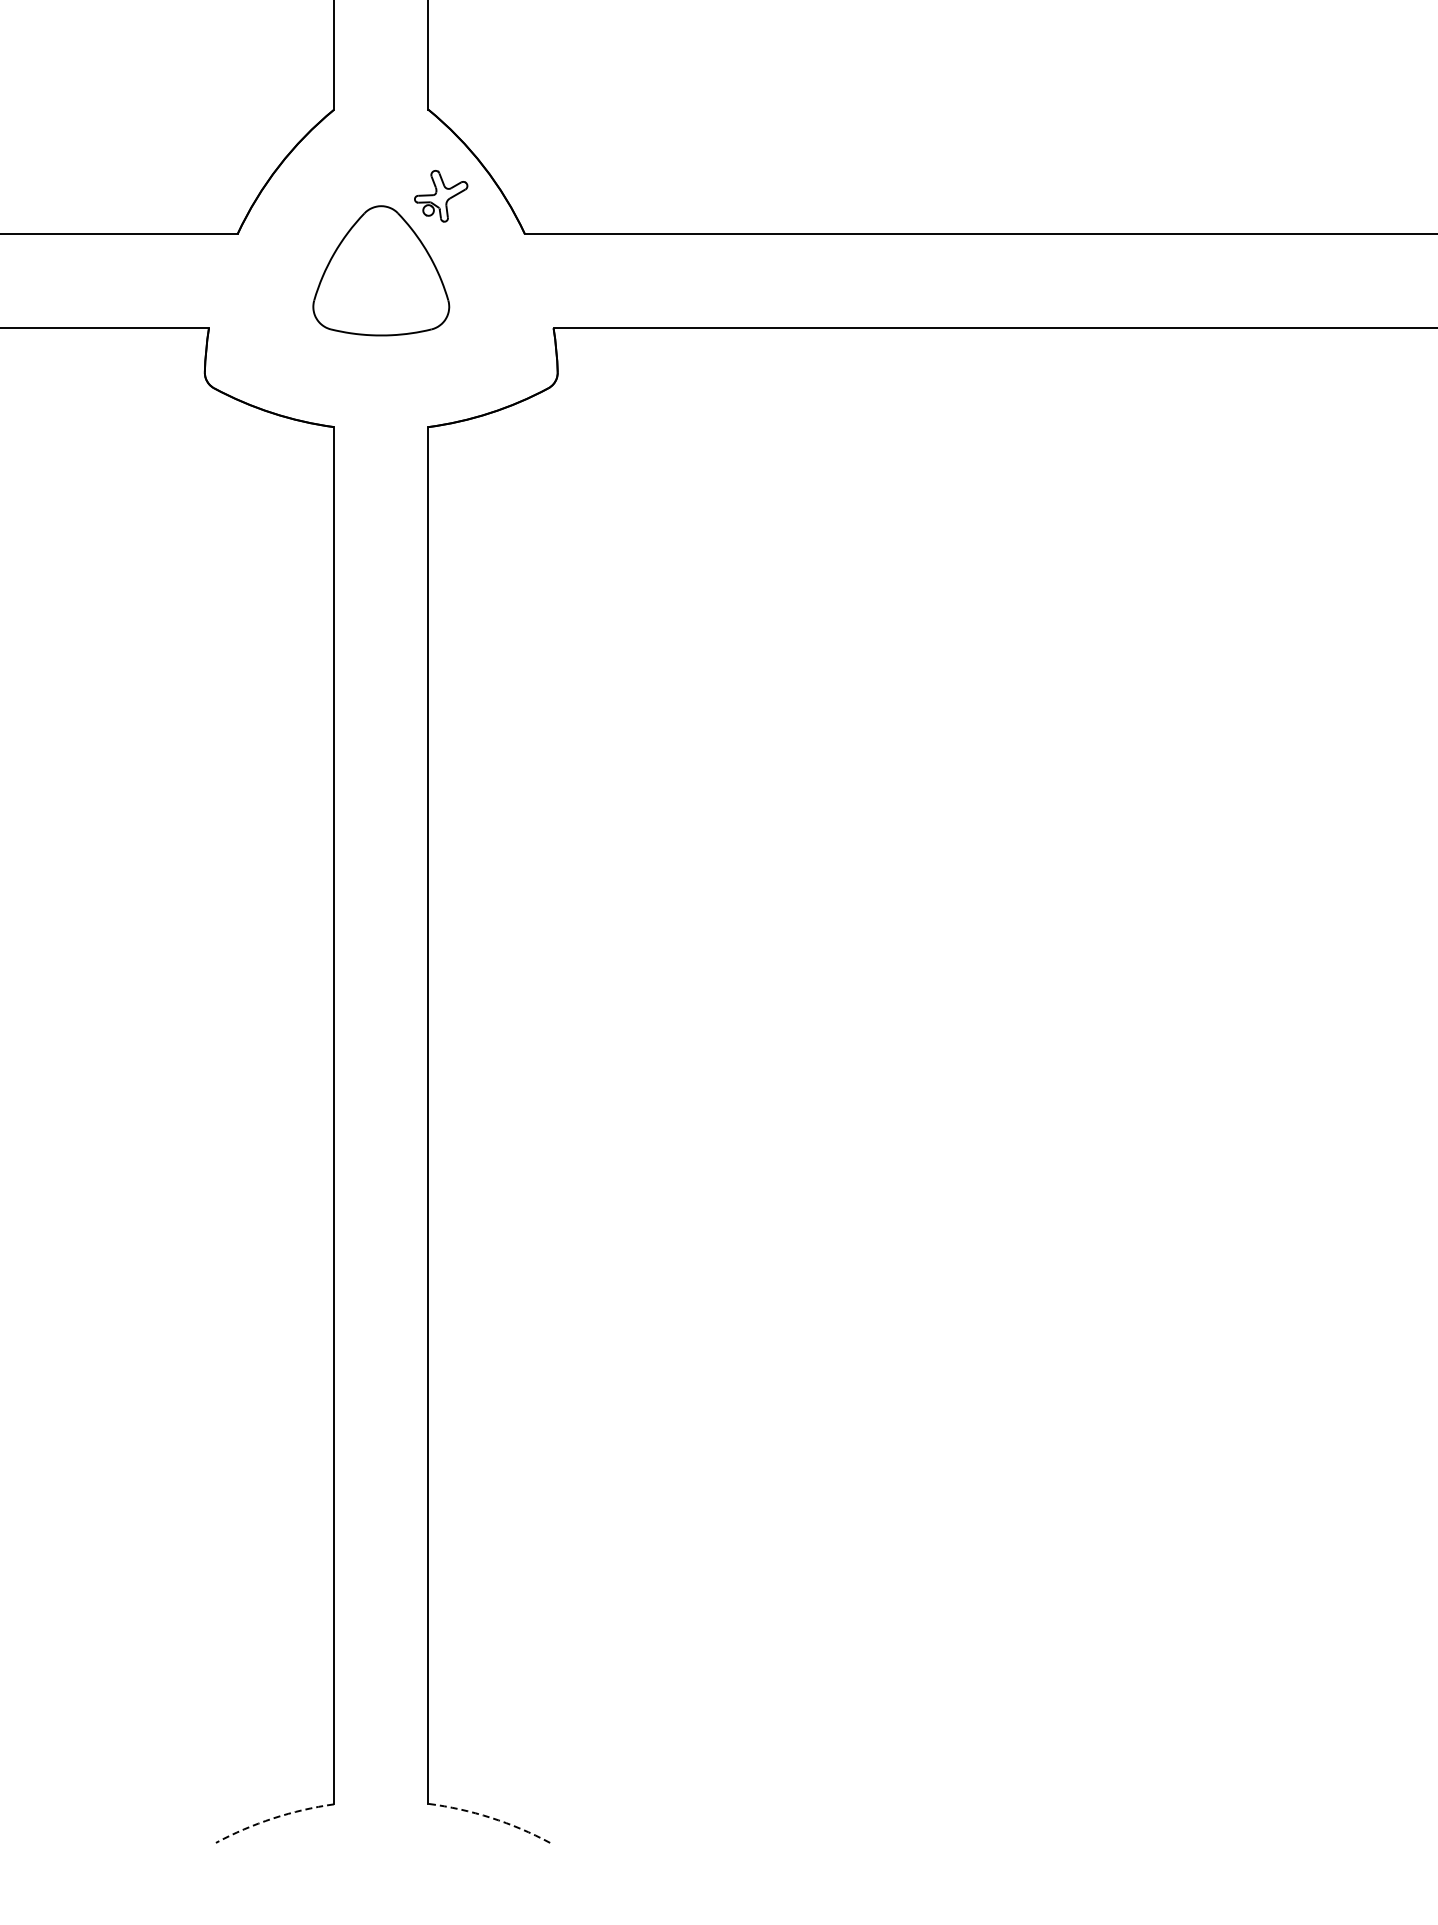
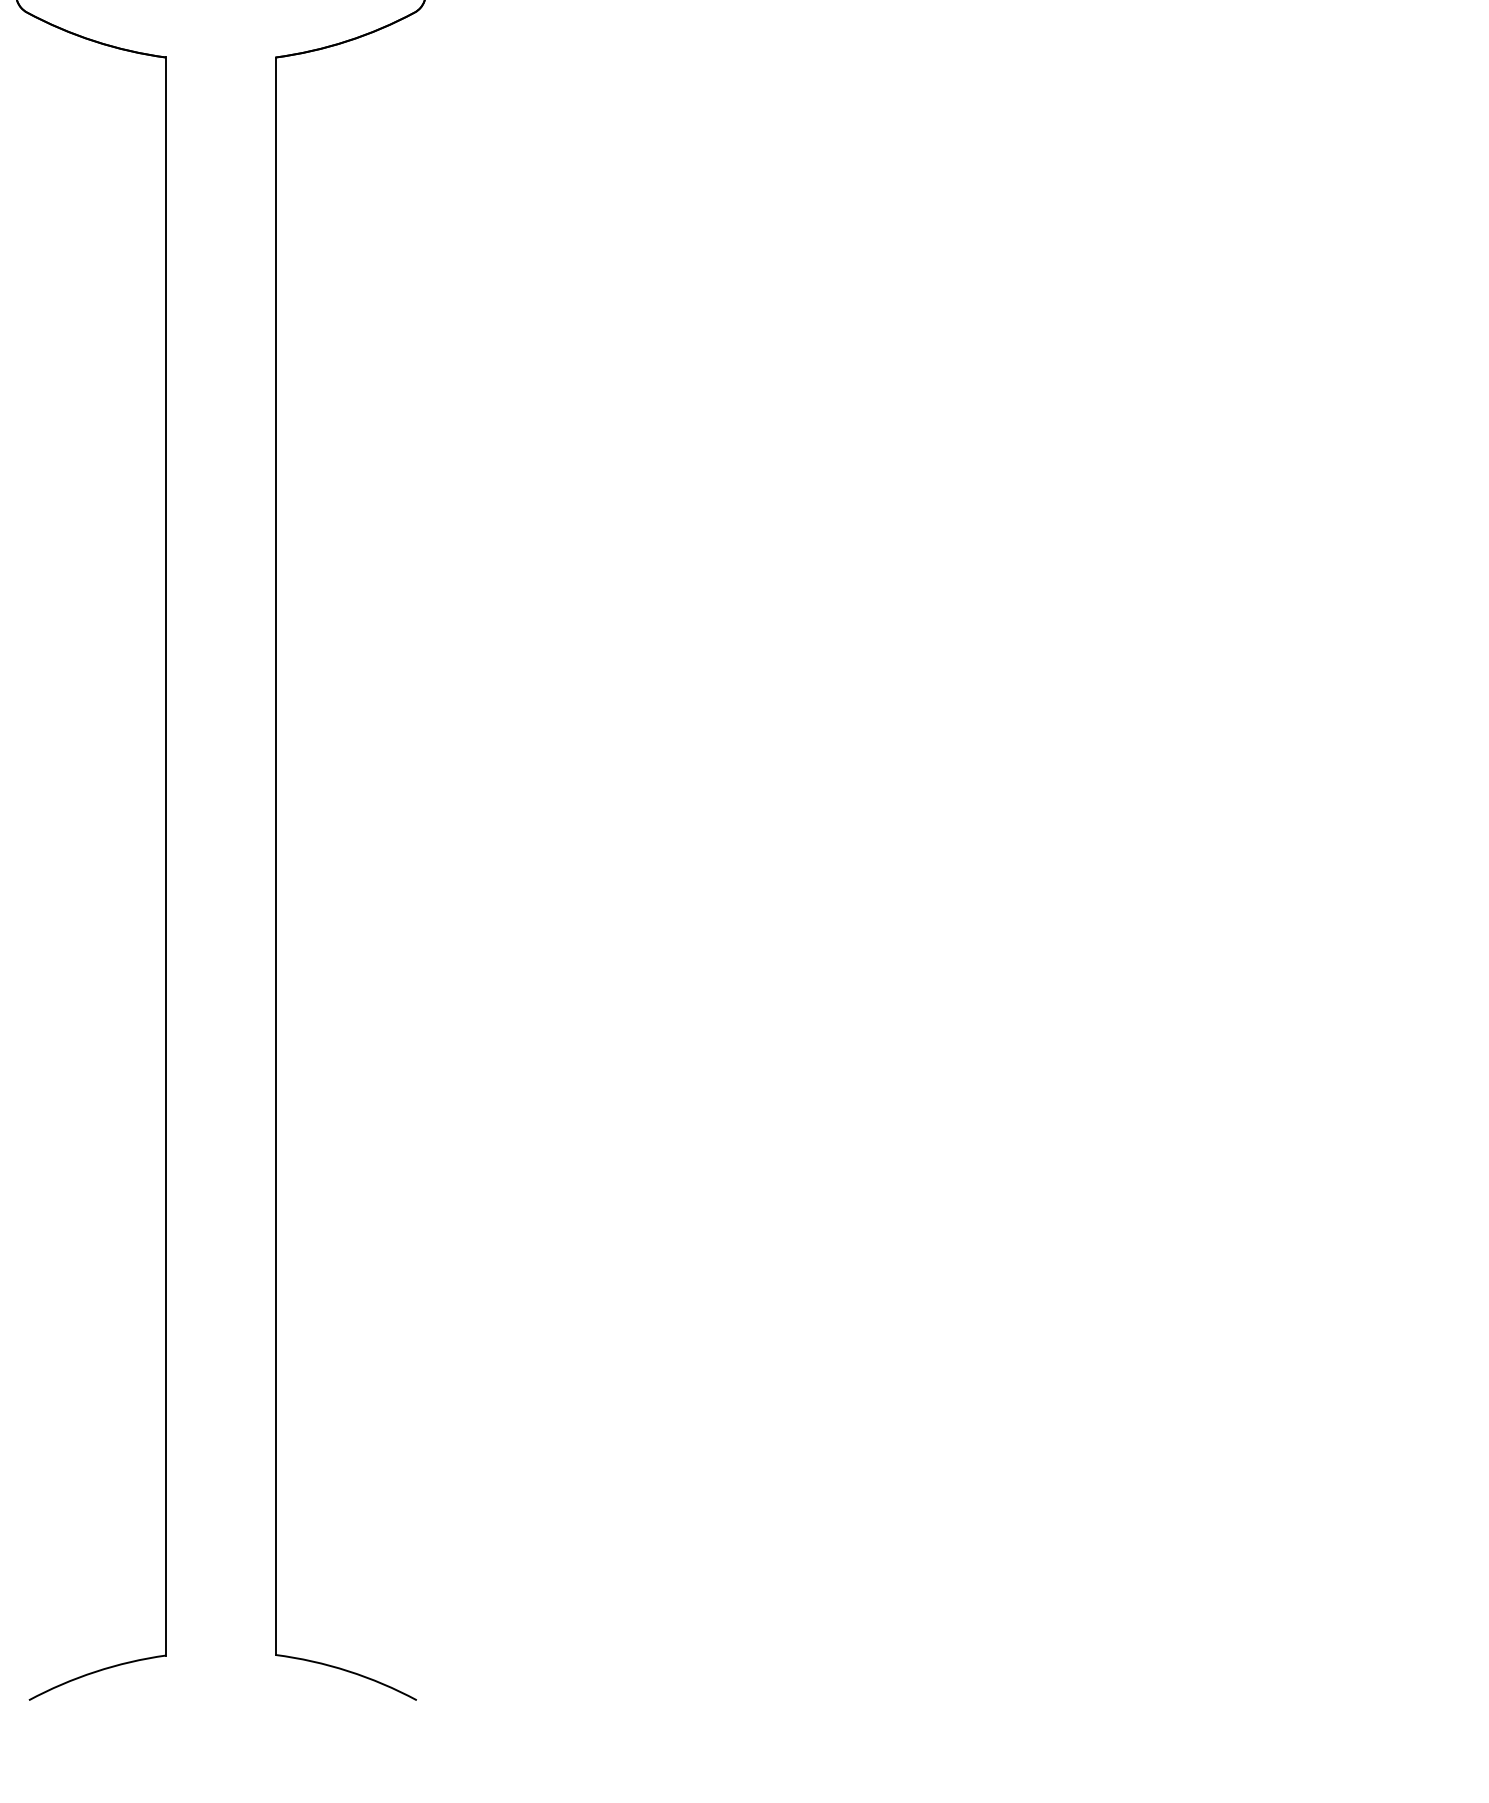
arc: (491, 1817) -> (348, 1670), dashed -> solid
arc: (273, 1818) -> (95, 1671), dashed -> solid

